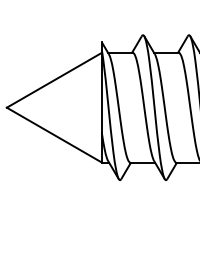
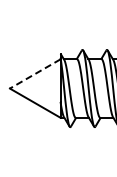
line: (52, 81) -> (34, 74), solid -> dashed

